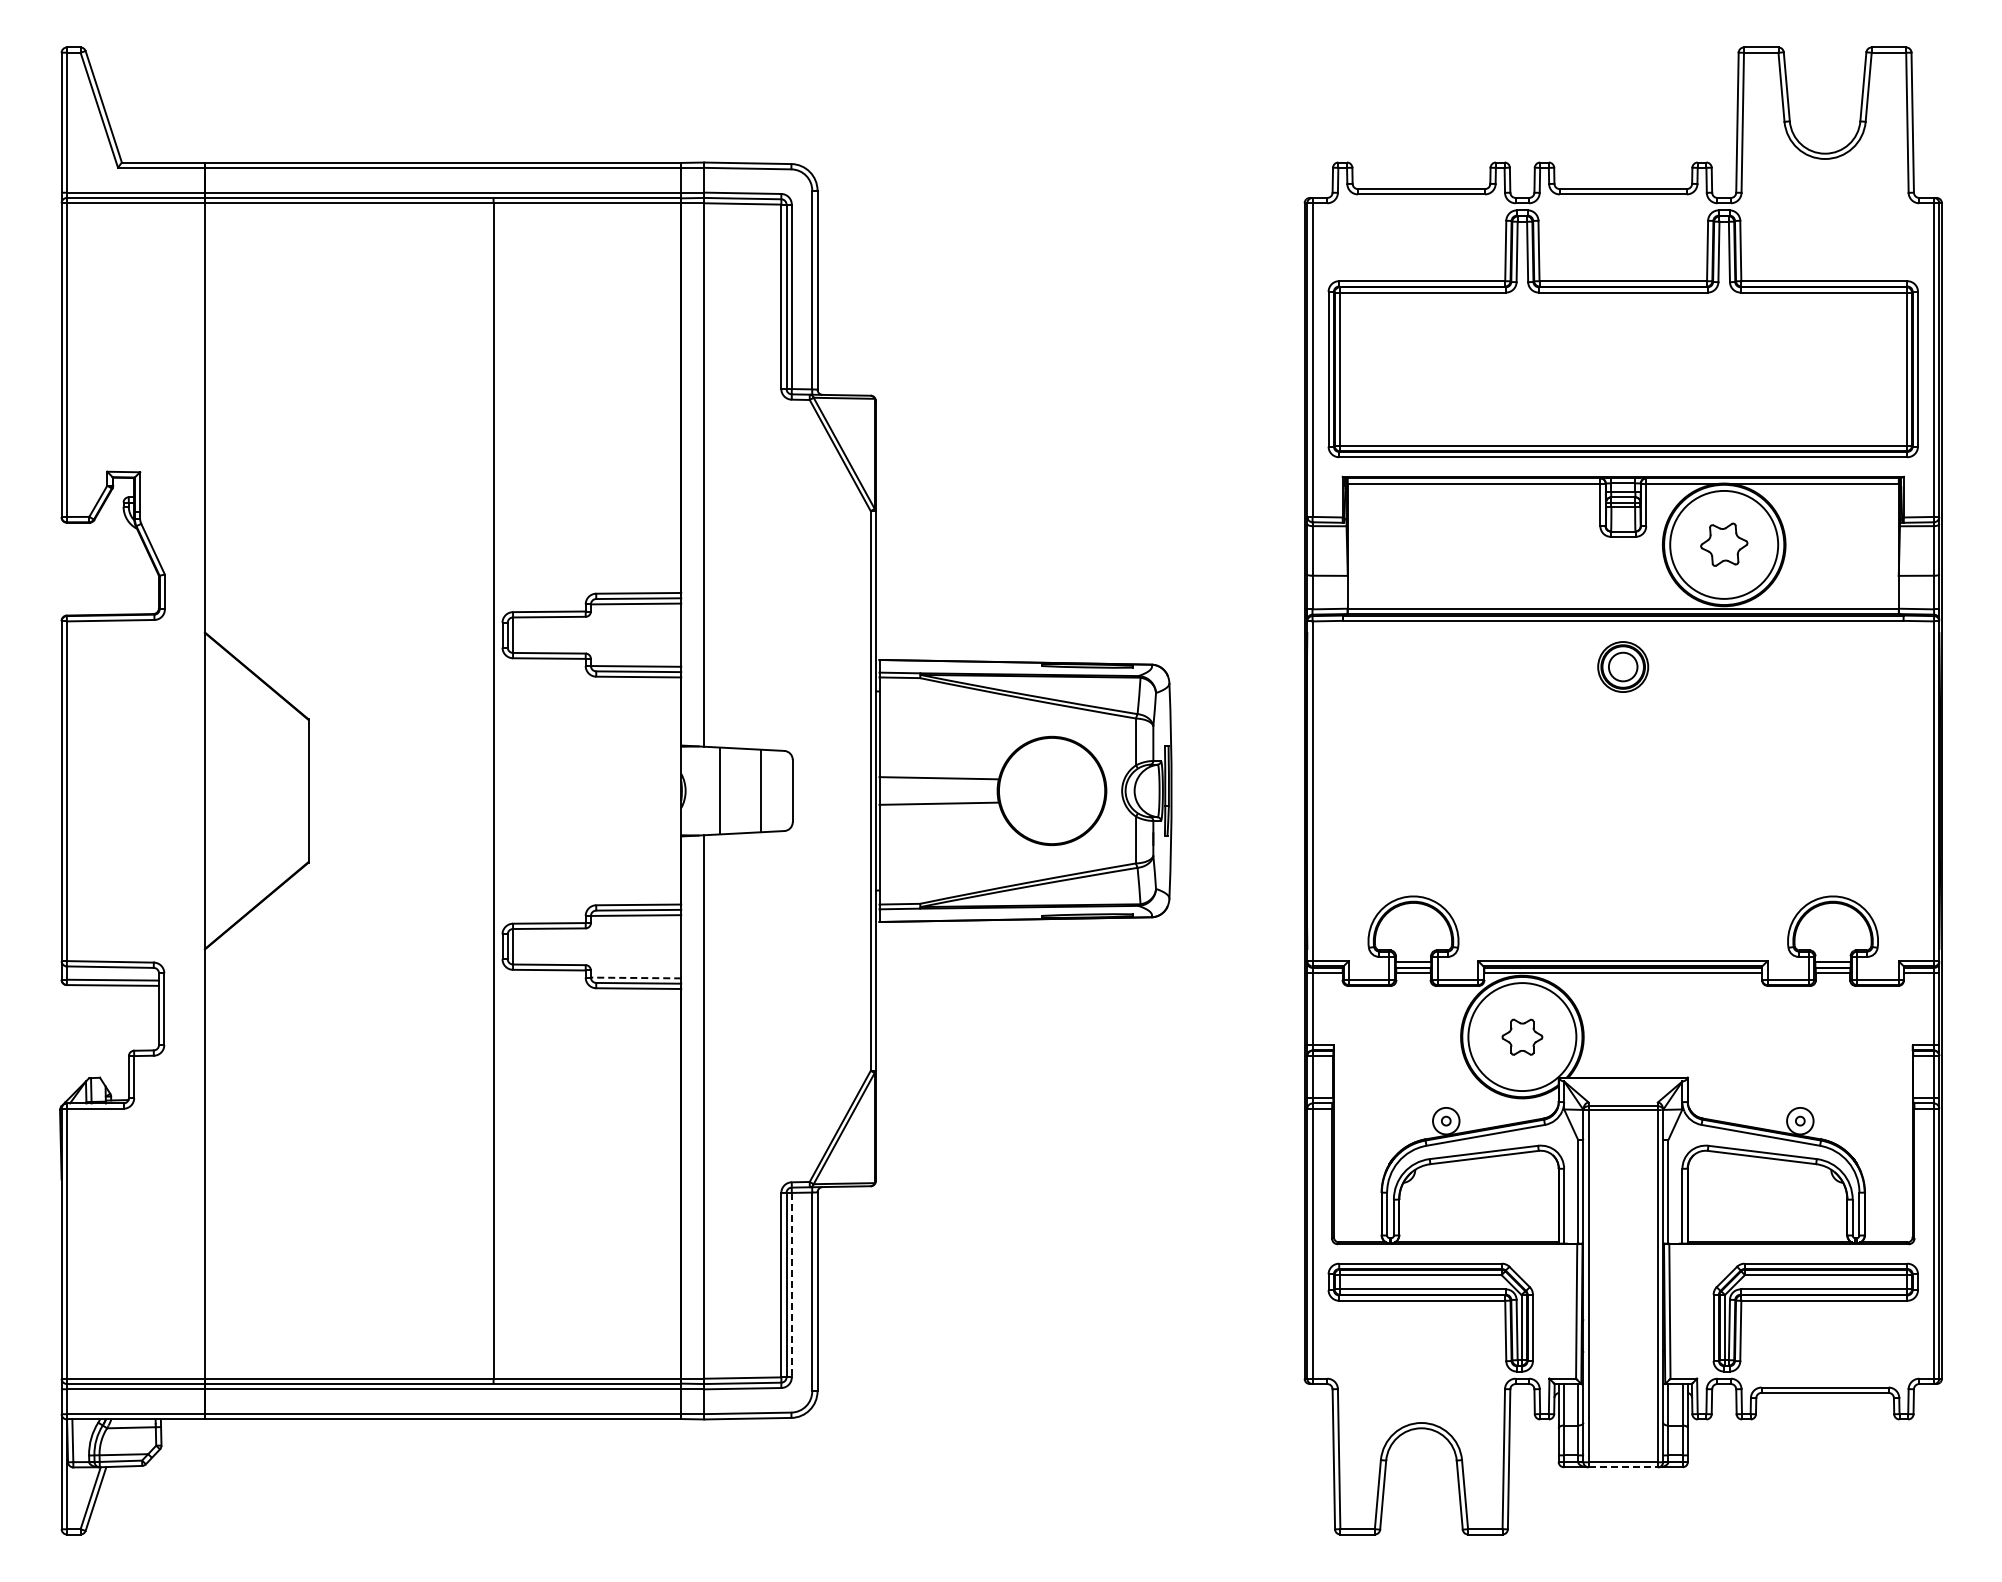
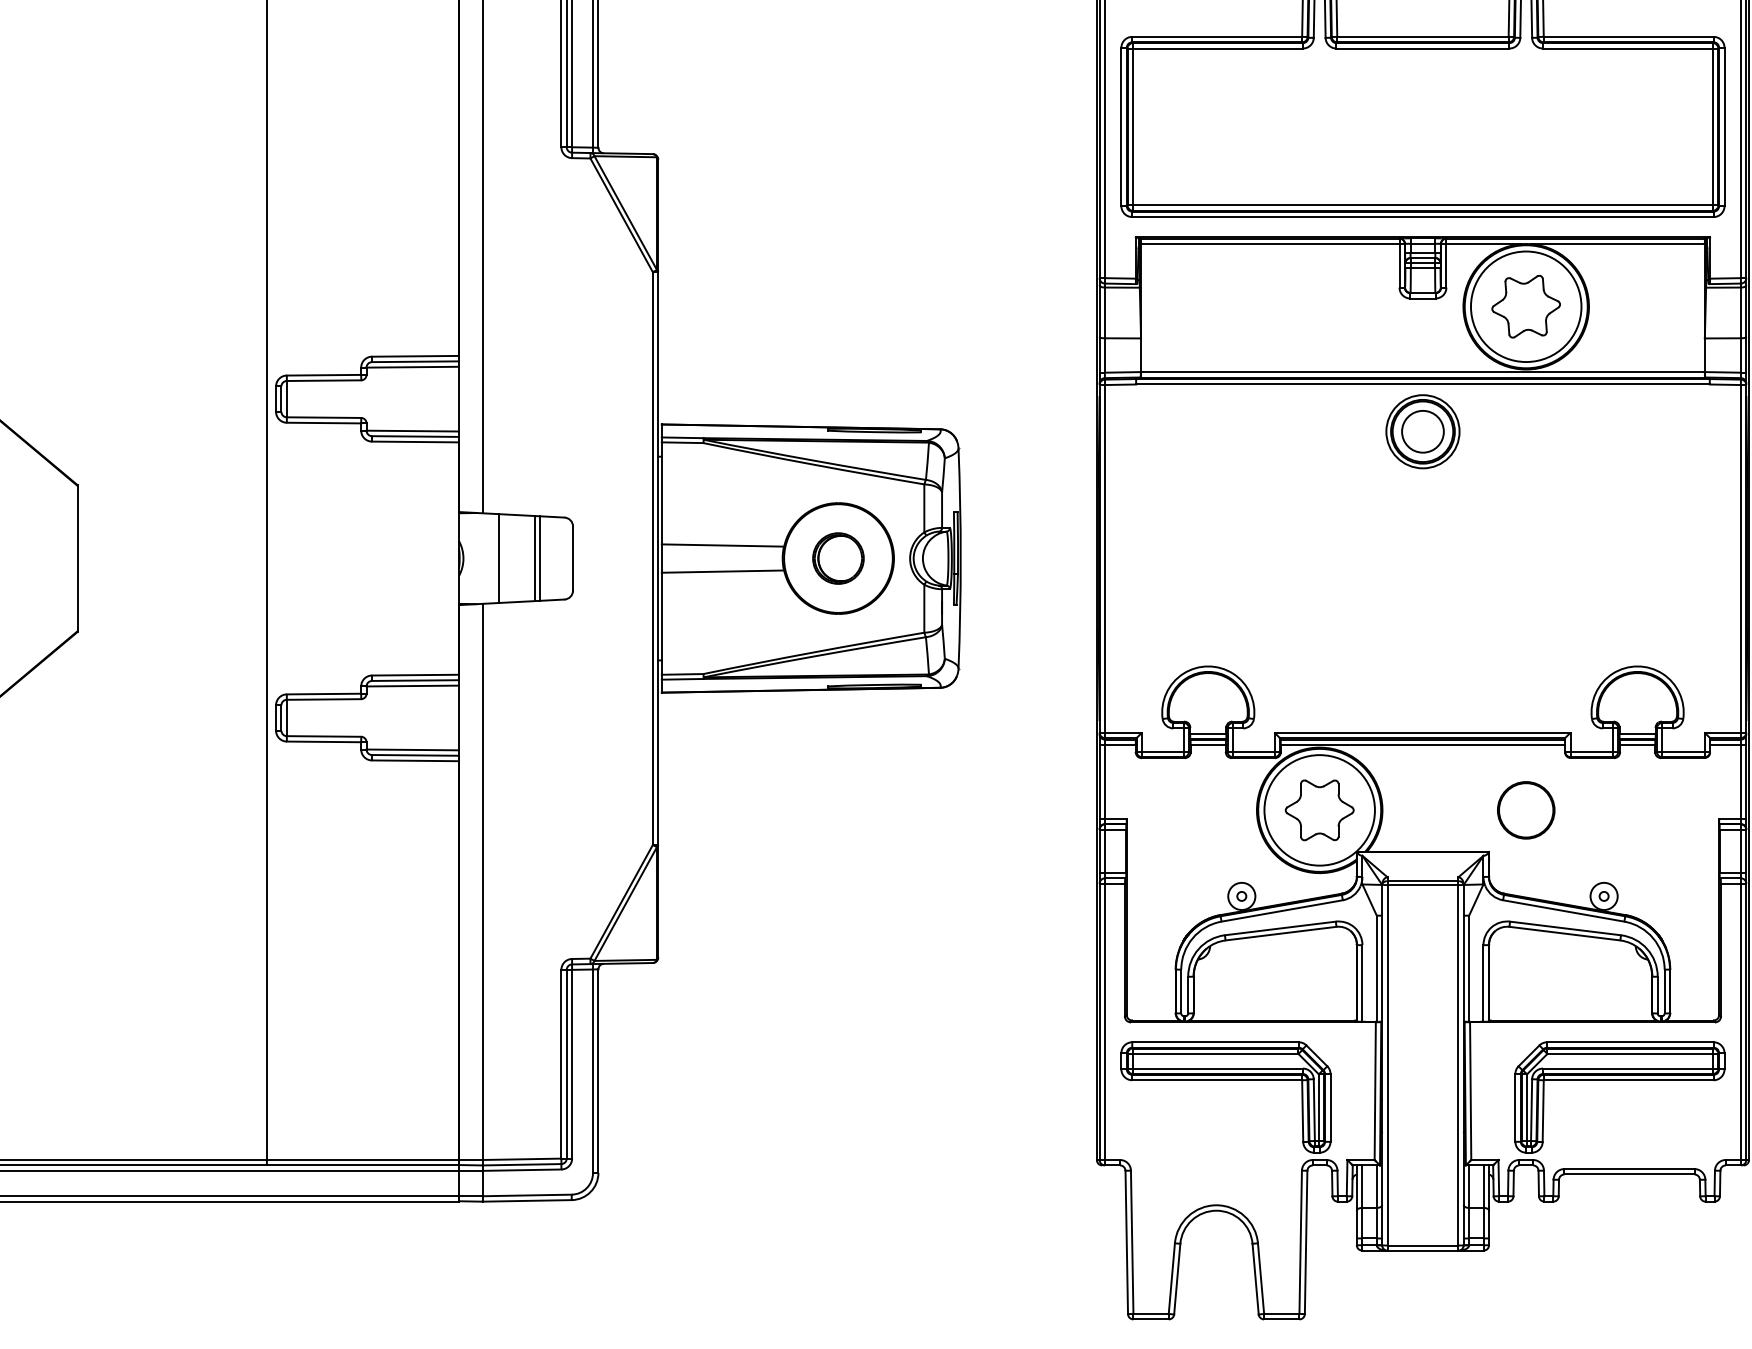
part: (1724, 544) -> (1526, 306), size x1.43
part: (1622, 666) -> (1422, 431), size x1.43
line: (755, 790) -> (534, 558), added
part: (1051, 790) -> (837, 558), added
line: (635, 977) -> (412, 749), dashed -> solid
circle: (1723, 1036) -> (1525, 809), added
part: (1522, 1037) -> (1319, 810), size x1.67
line: (791, 1285) -> (571, 1064), dashed -> solid
line: (1623, 1467) -> (1423, 1250), dashed -> solid

